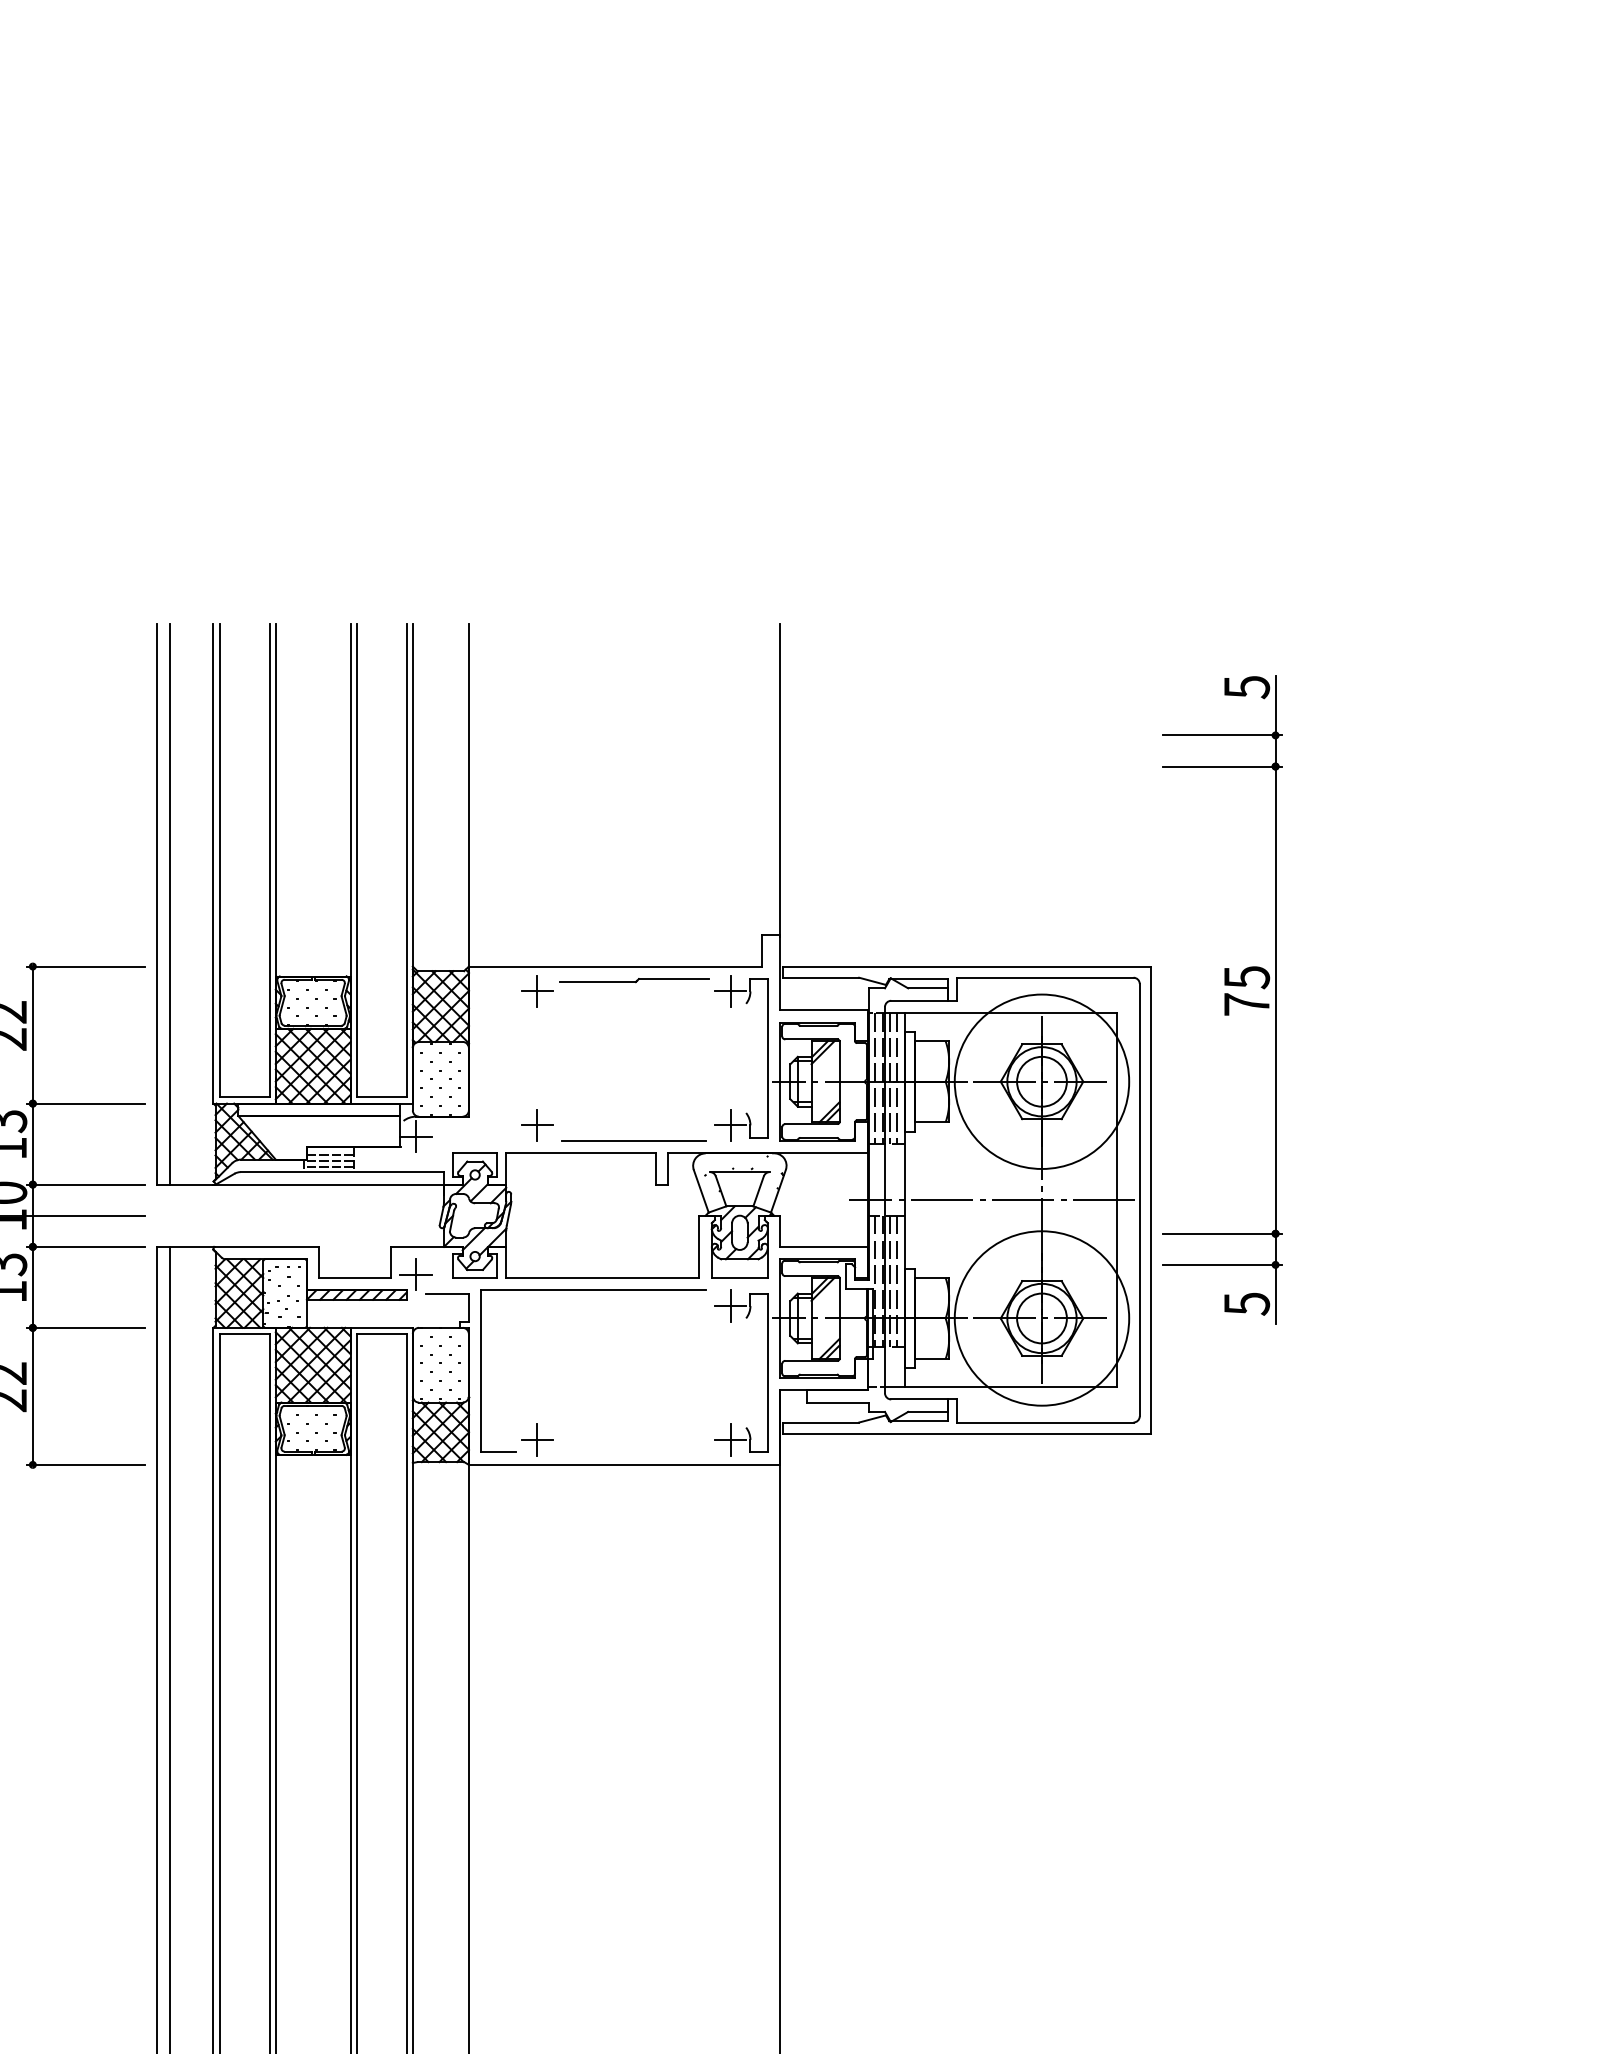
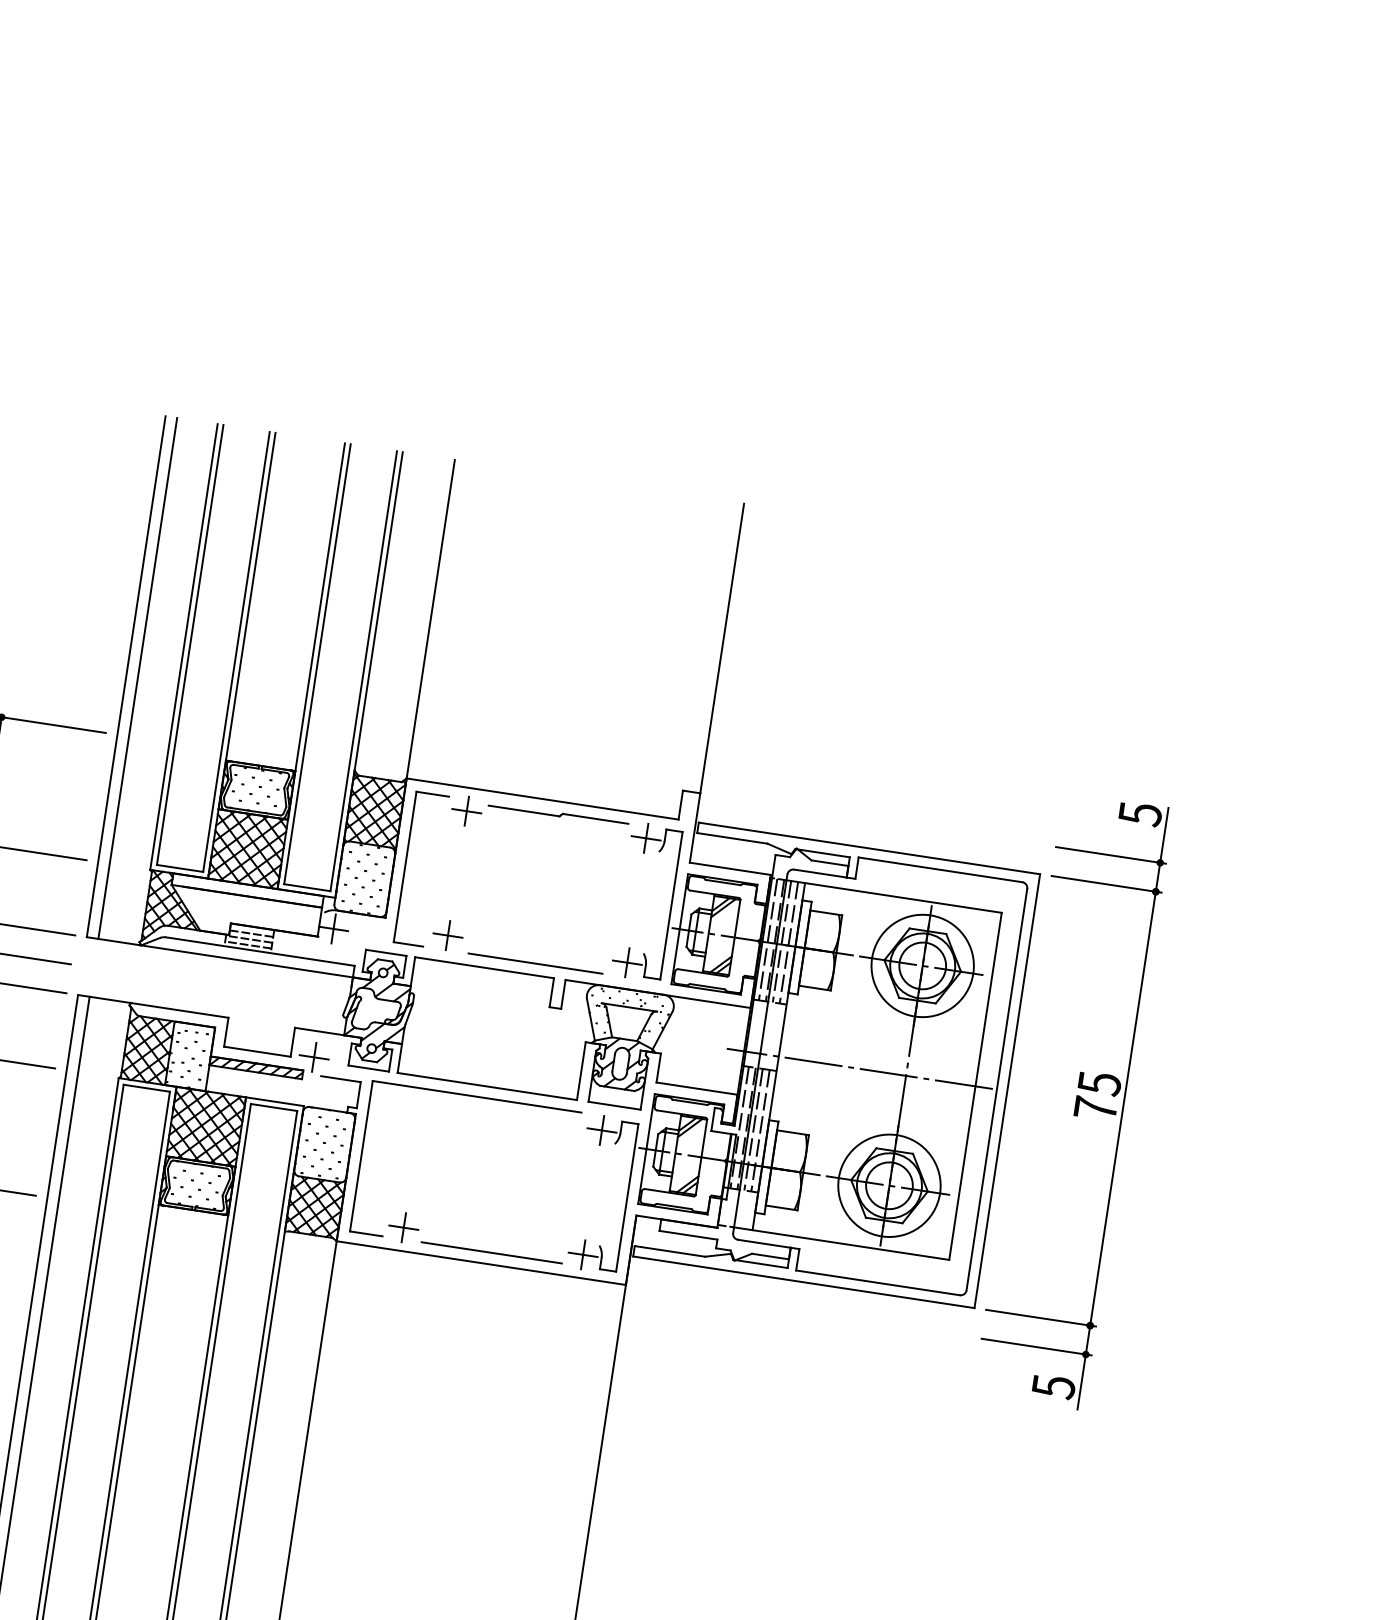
part: (1222, 999) -> (1073, 1100), moved
part: (481, 1059) -> (405, 866), added
circle: (1041, 1081) -> (922, 965), size x0.62
circle: (1041, 1317) -> (889, 1184), size x0.62
line: (633, 1452) -> (491, 1252), added

